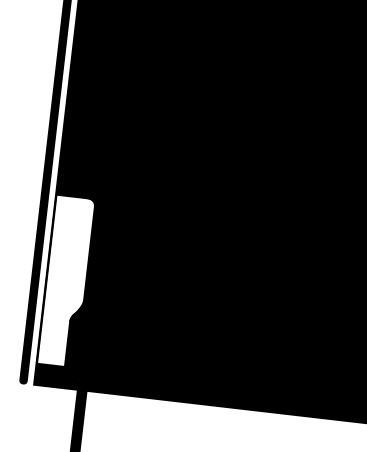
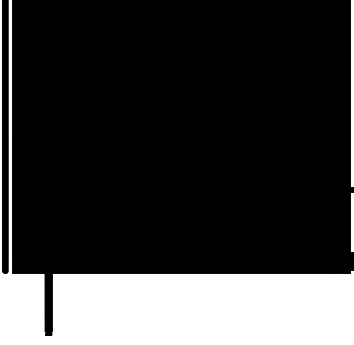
fill: (65, 281) -> (27, 195), added

